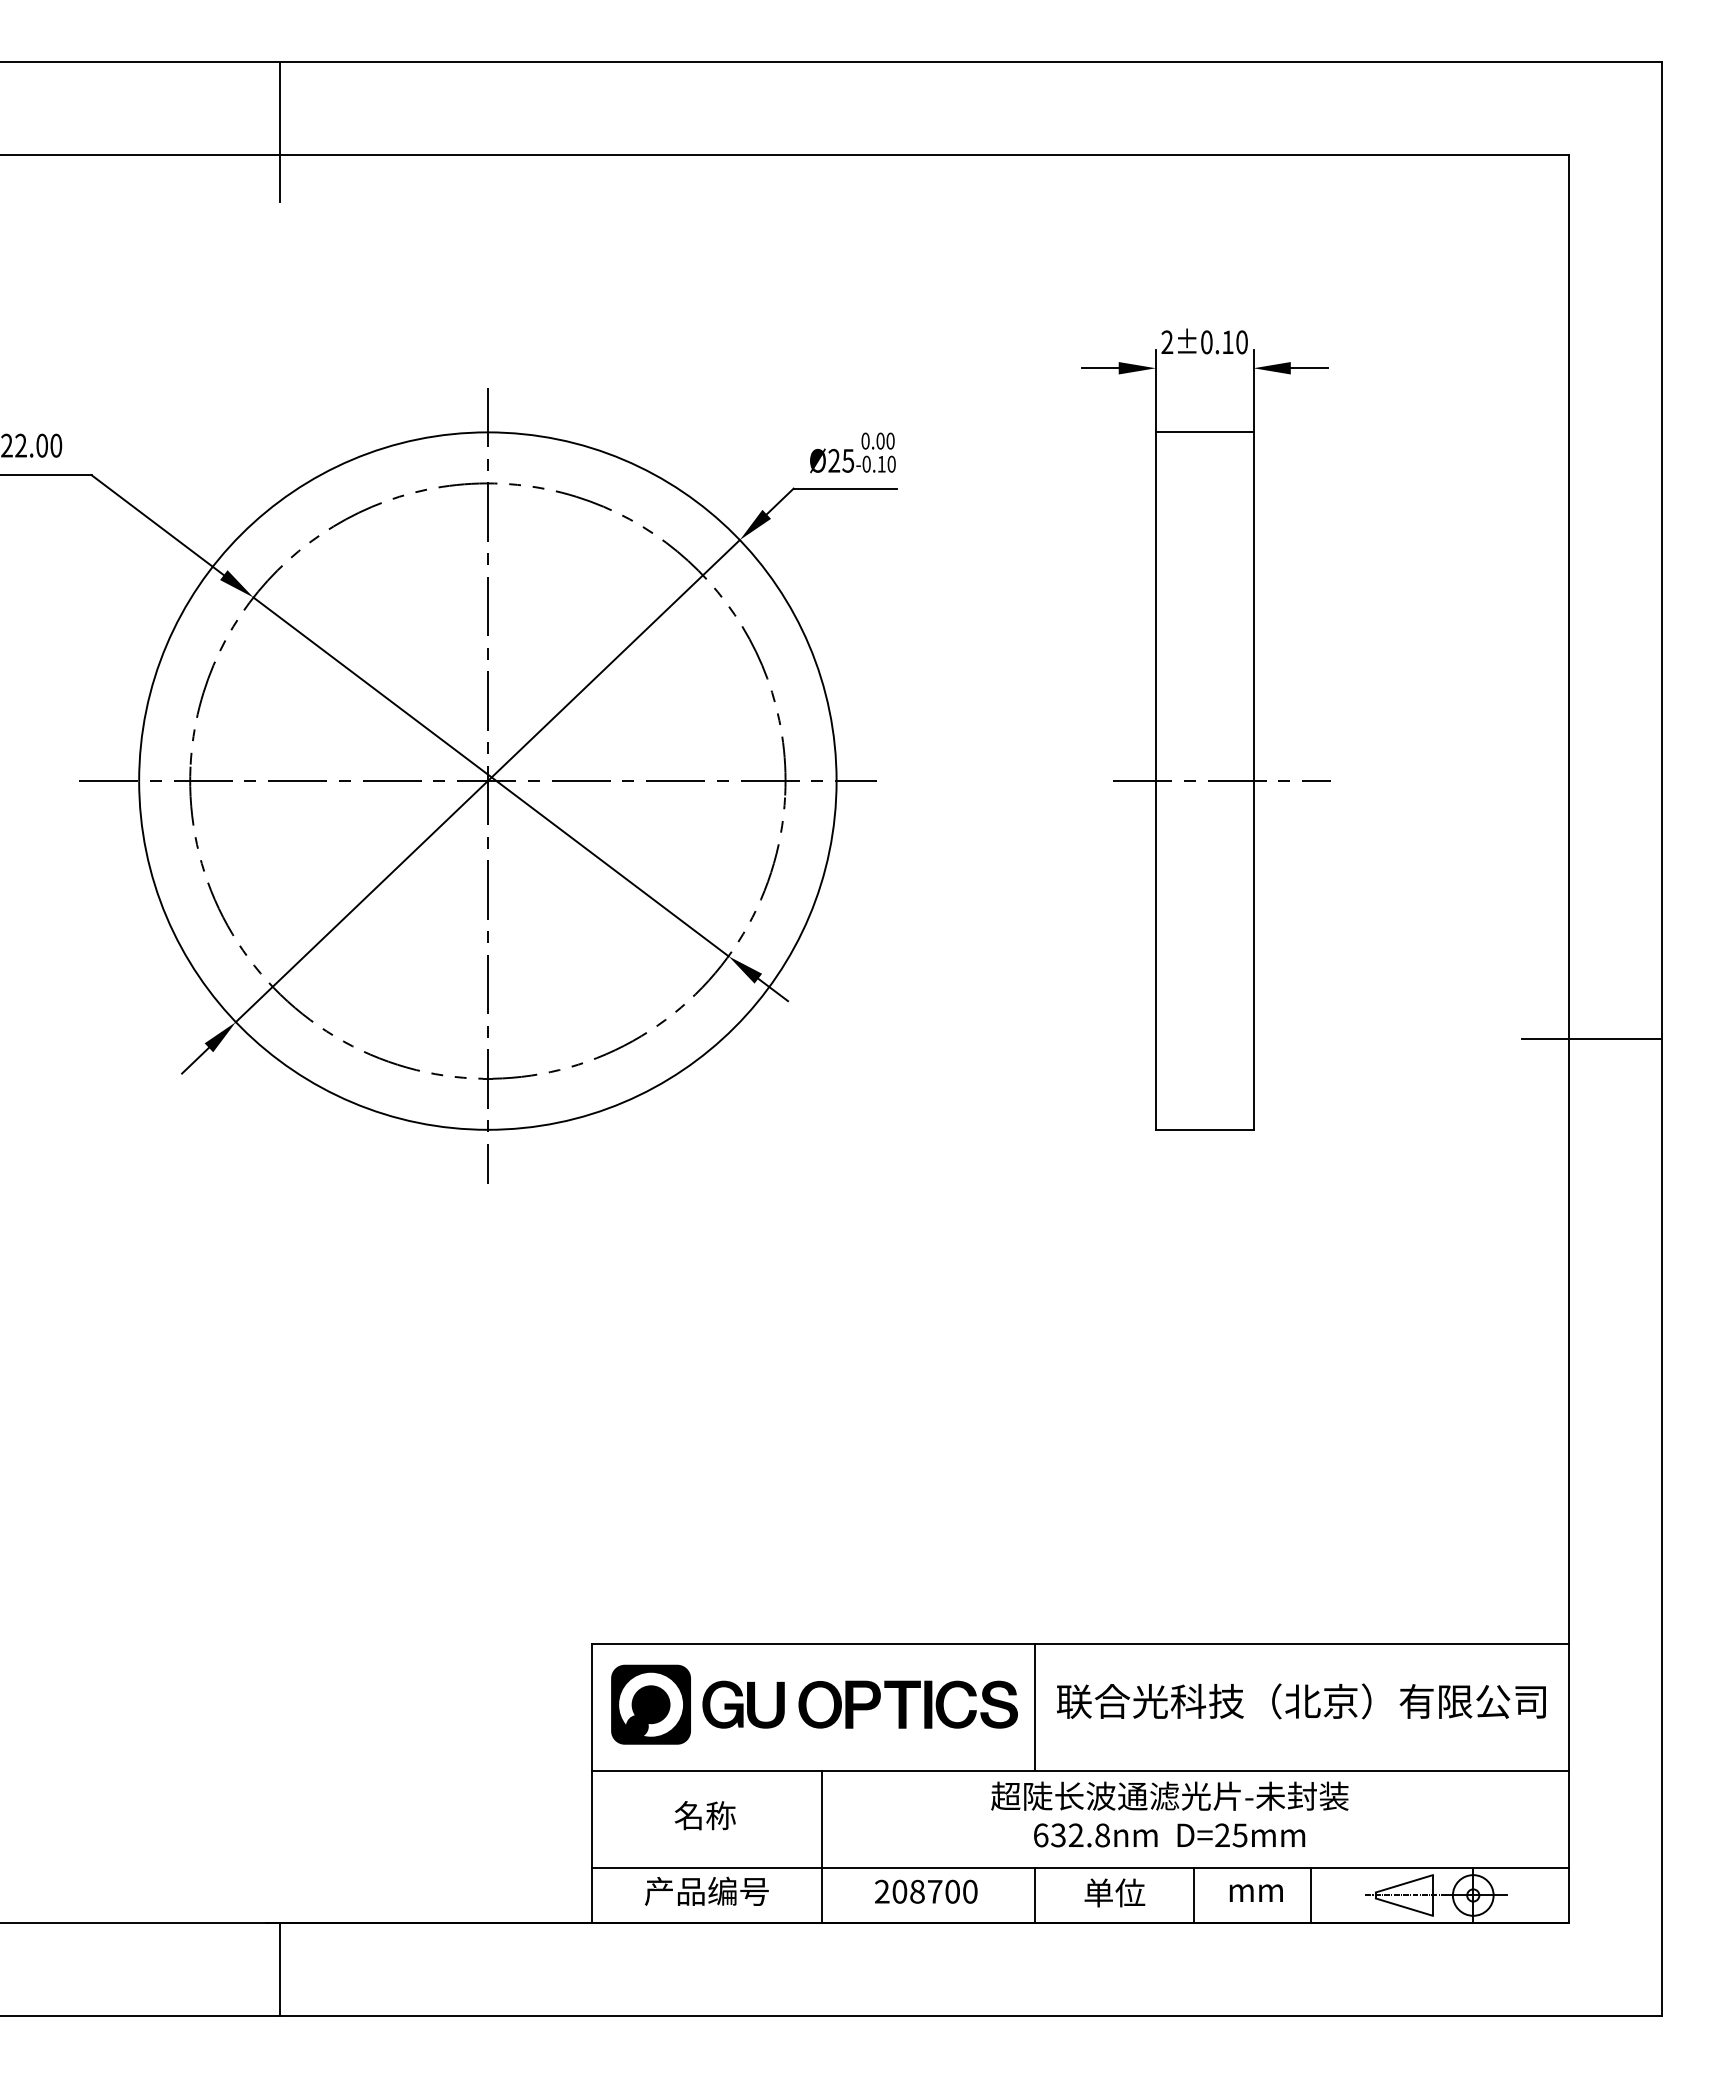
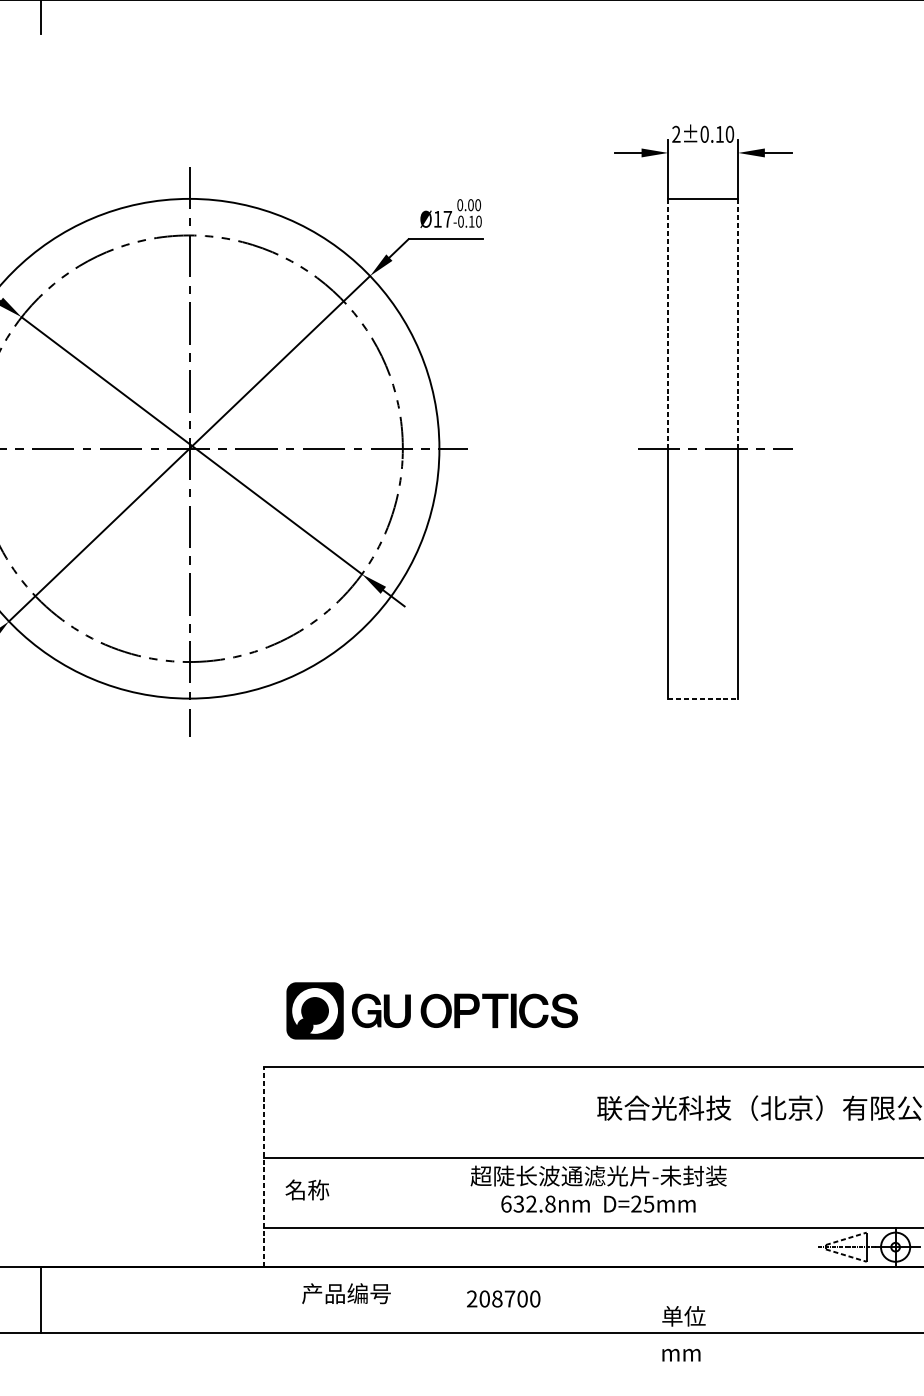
text: (841, 460) -> (442, 219), Ø25 -> Ø17
line: (1155, 606) -> (667, 323), solid -> dashed
line: (1253, 606) -> (738, 323), solid -> dashed
line: (1204, 1129) -> (703, 698), solid -> dashed
part: (814, 1704) -> (432, 1010), moved
line: (1034, 1706) -> (581, 1111), removed
line: (591, 1783) -> (263, 1166), solid -> dashed
text: (1169, 1814) -> (598, 1189), moved
text: (704, 1815) -> (306, 1189), moved
line: (822, 1846) -> (429, 1212), removed
line: (1404, 1883) -> (846, 1238), solid -> dashed
text: (706, 1890) -> (346, 1293), moved
text: (926, 1891) -> (503, 1298), moved
text: (1114, 1892) -> (683, 1316), moved
text: (1255, 1892) -> (680, 1354), moved
line: (1034, 1895) -> (581, 1247), removed
line: (1194, 1895) -> (695, 1247), removed
line: (1310, 1895) -> (778, 1247), removed
line: (1404, 1907) -> (846, 1255), solid -> dashed

